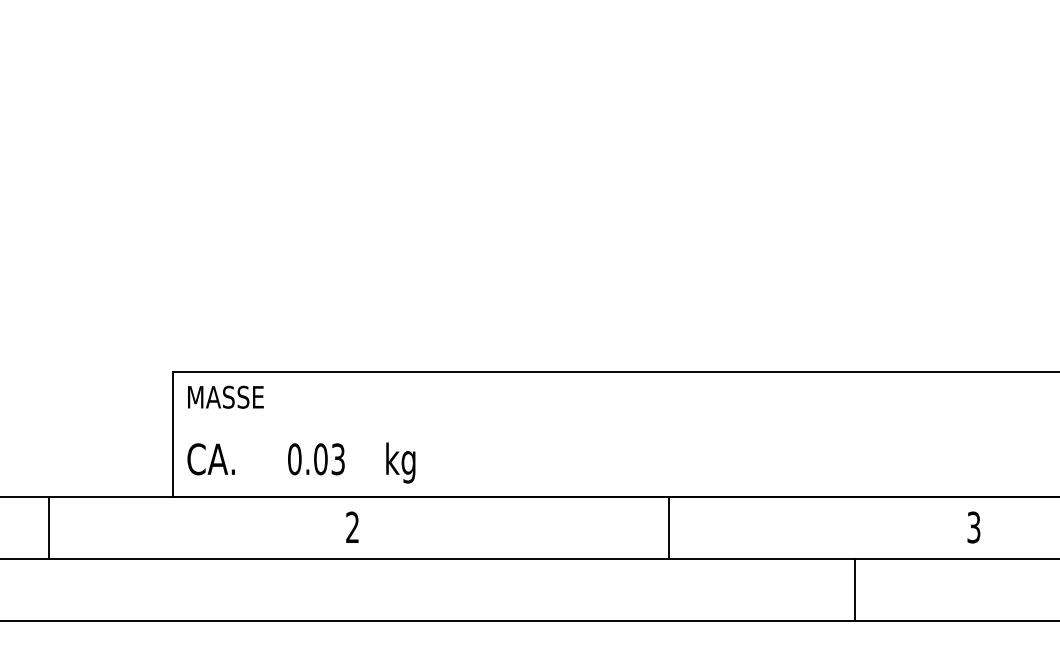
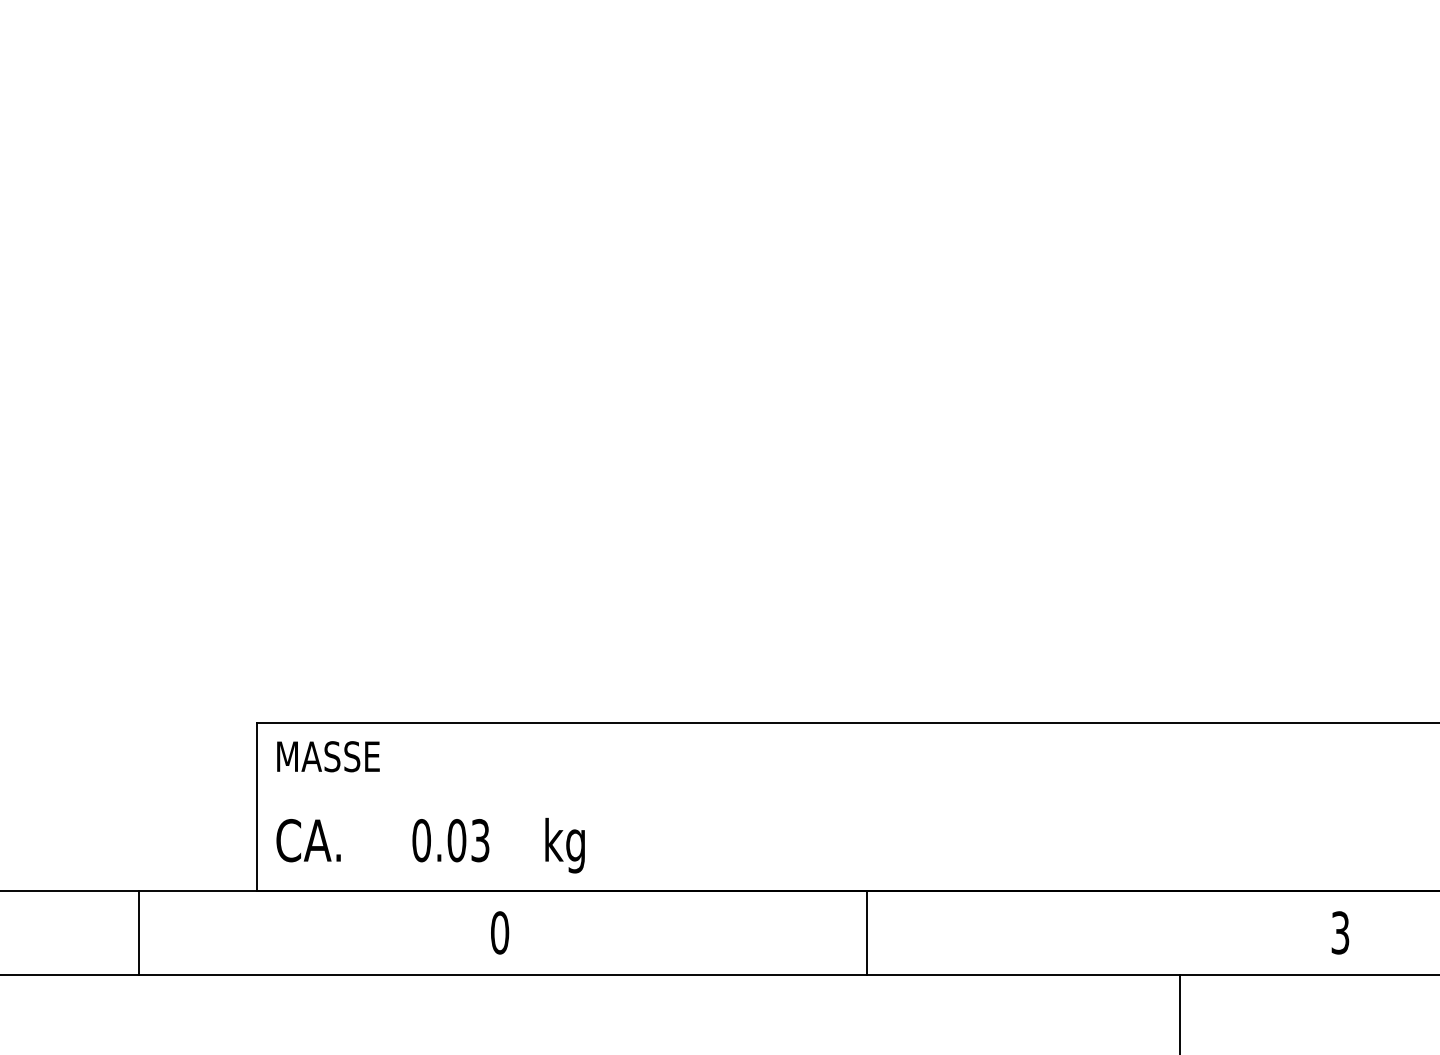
line: (49, 527) -> (138, 932), moved
text: (353, 527) -> (500, 932), 2 -> 0
line: (669, 527) -> (866, 932), moved

